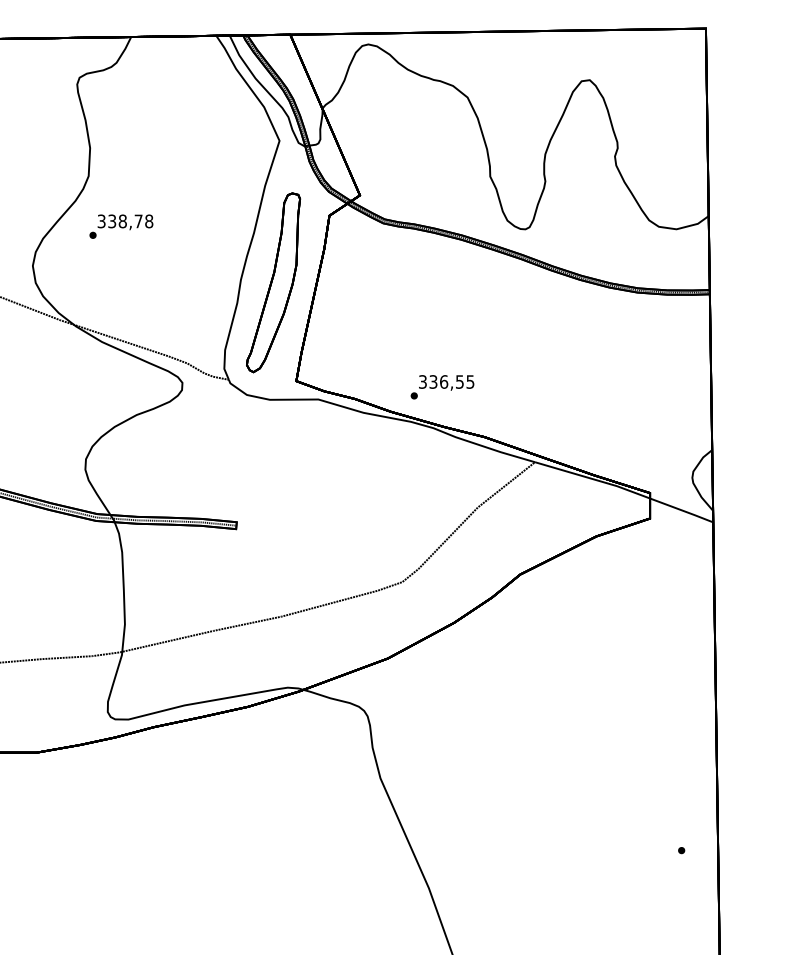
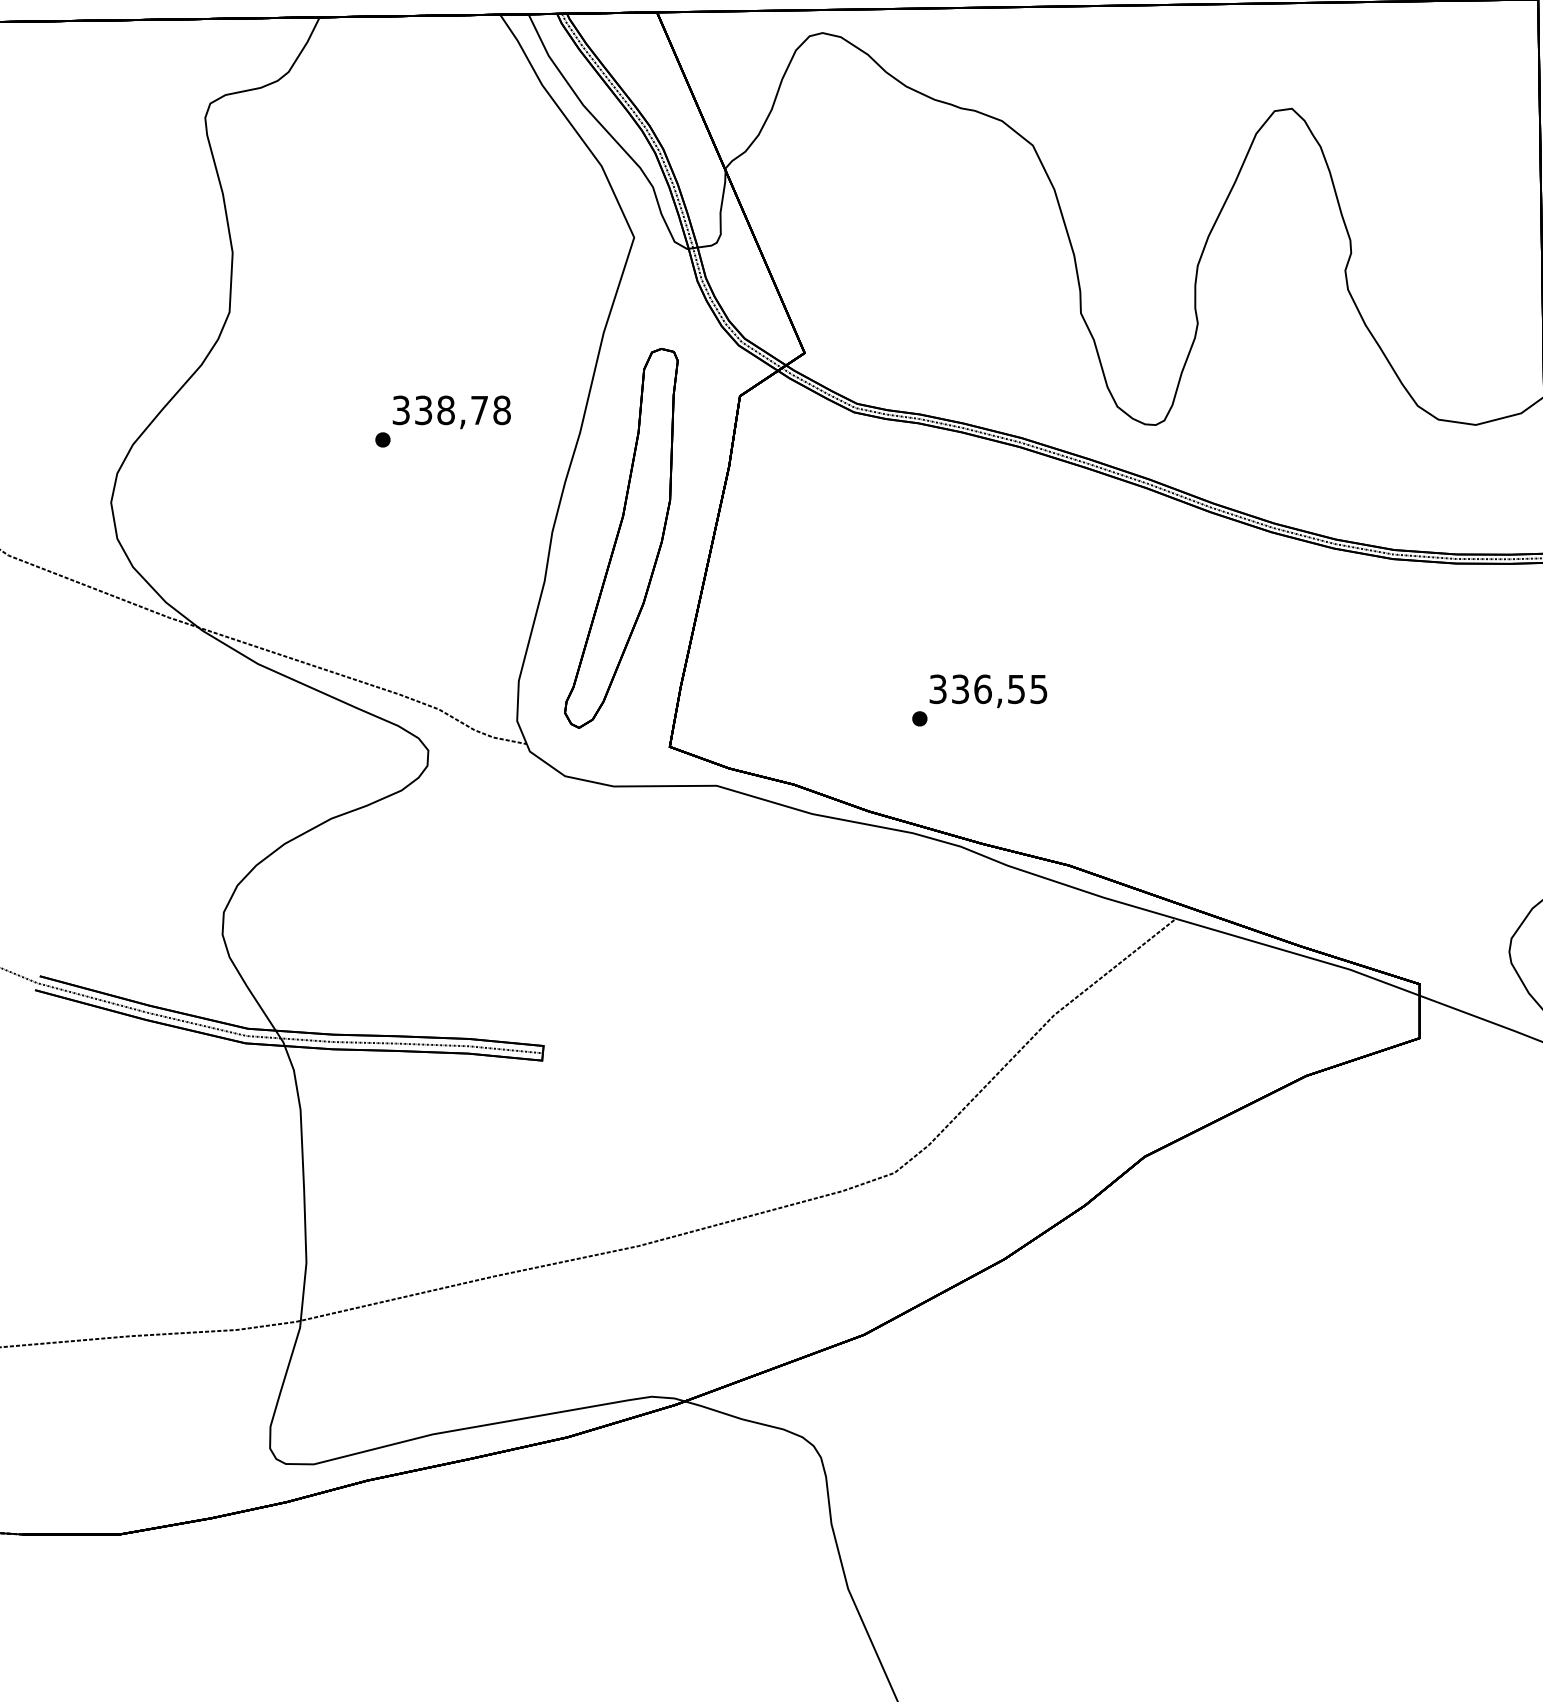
text: (121, 226) -> (443, 421), moved
text: (442, 387) -> (979, 700), moved

